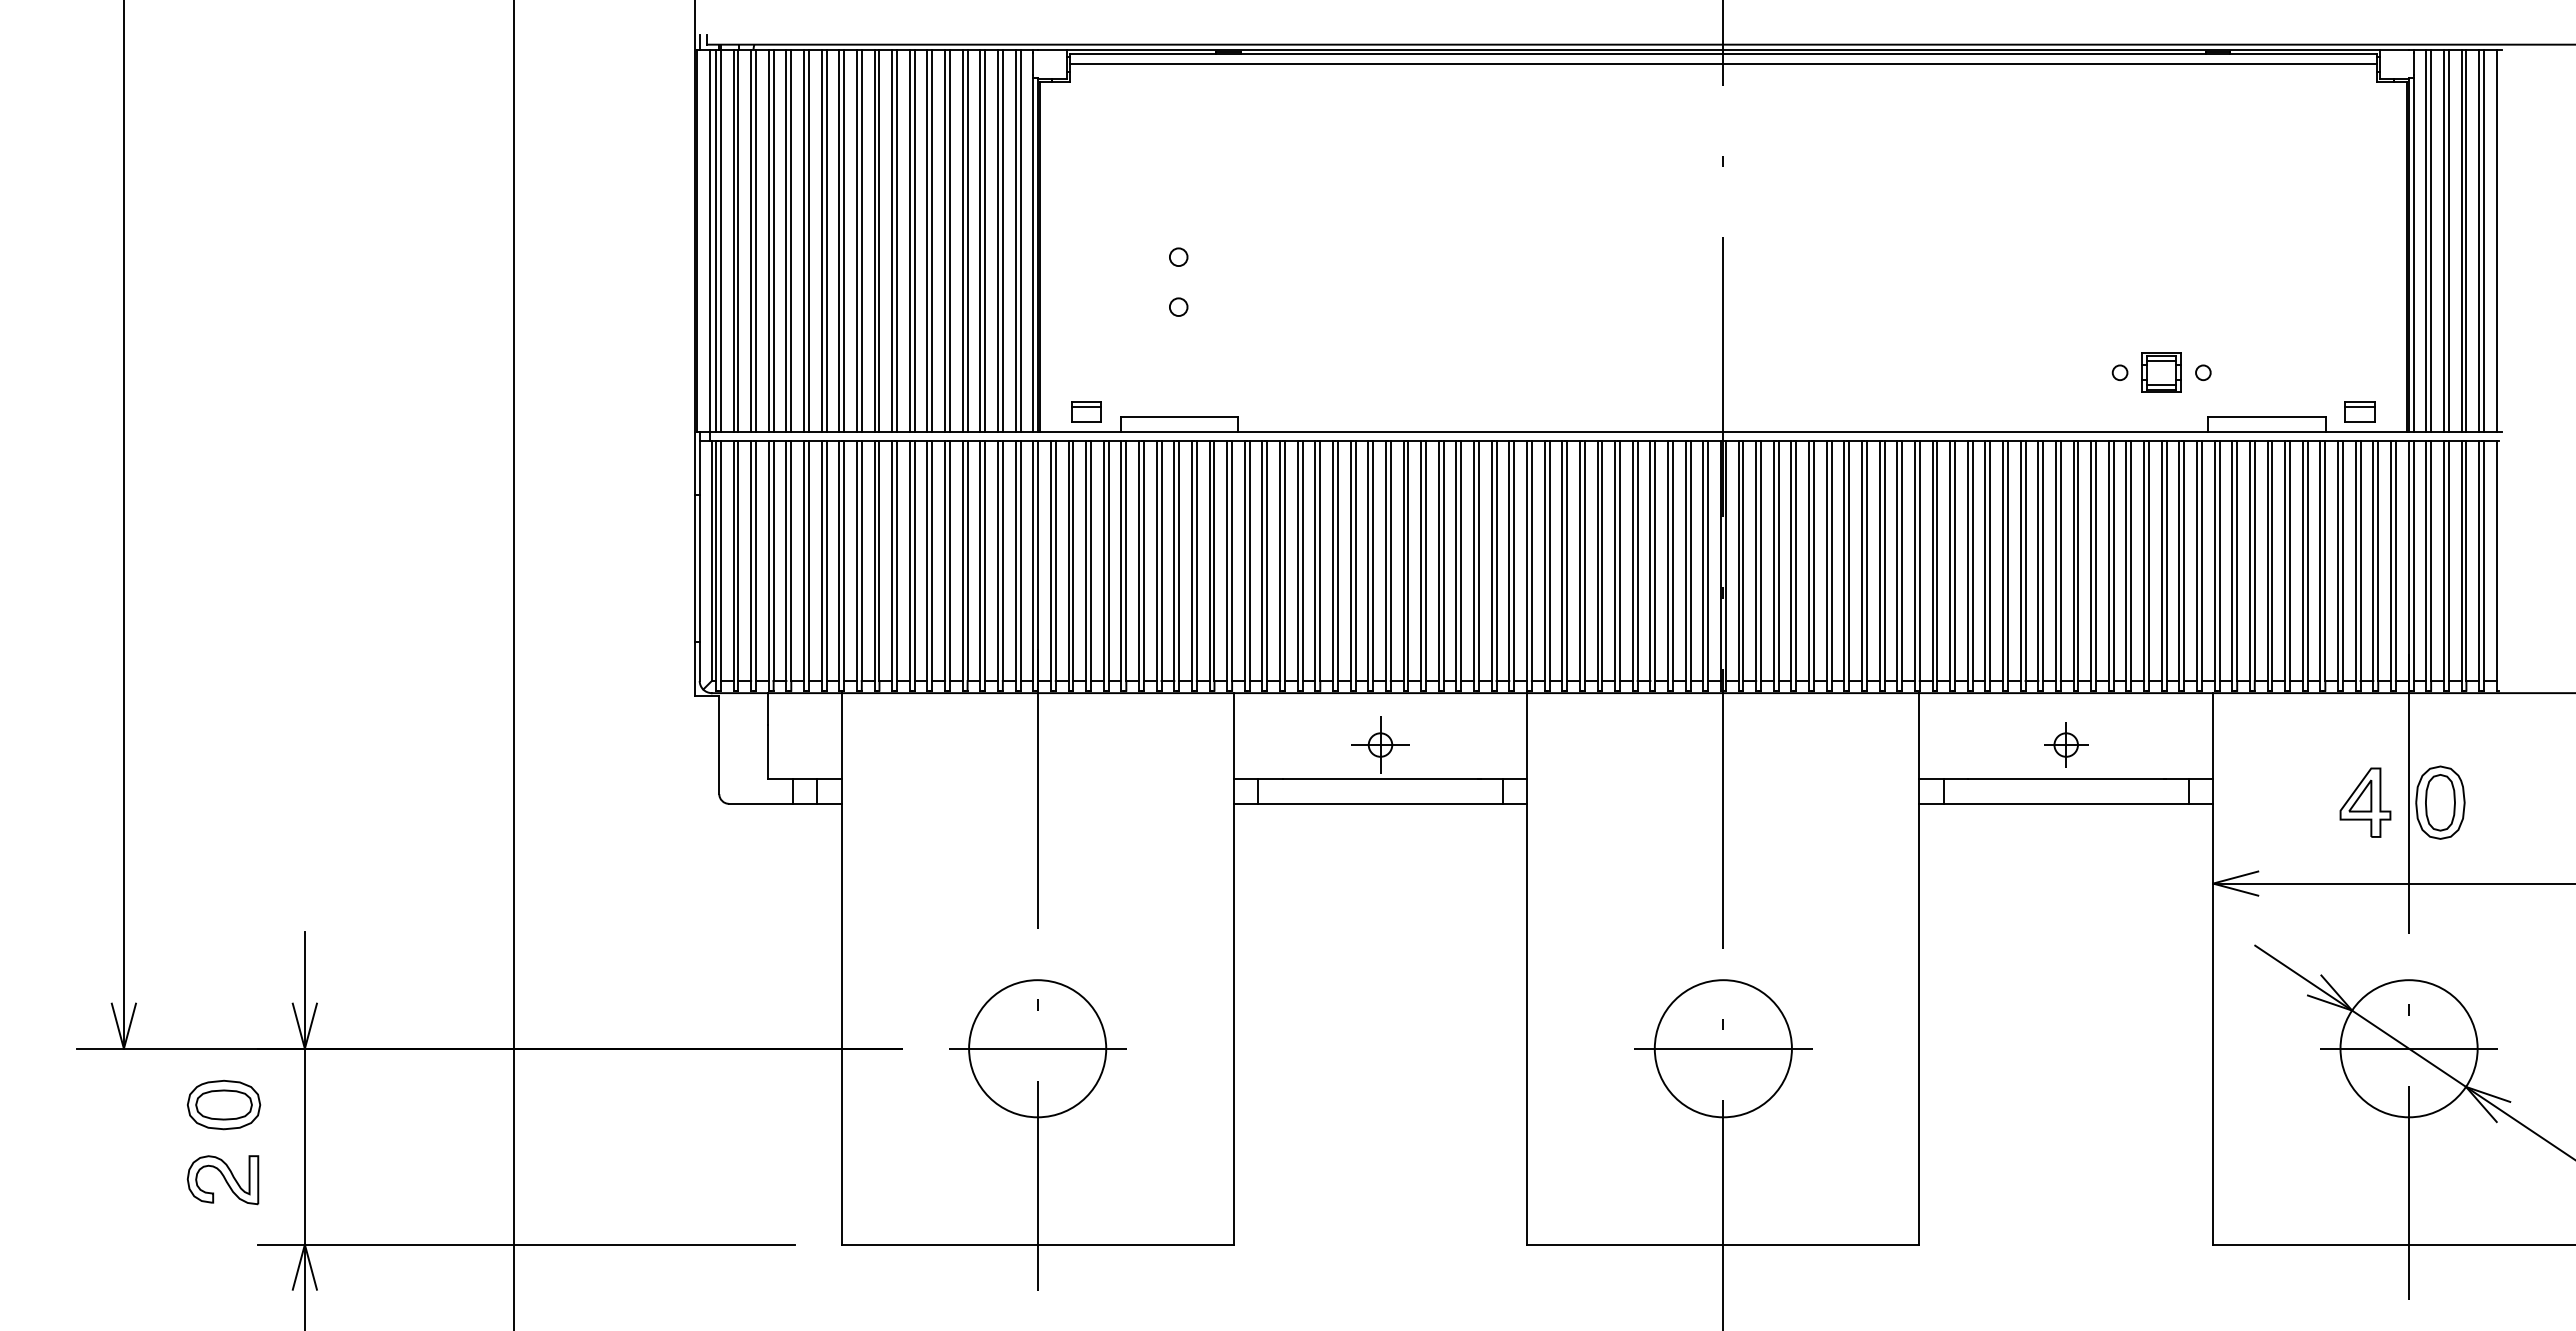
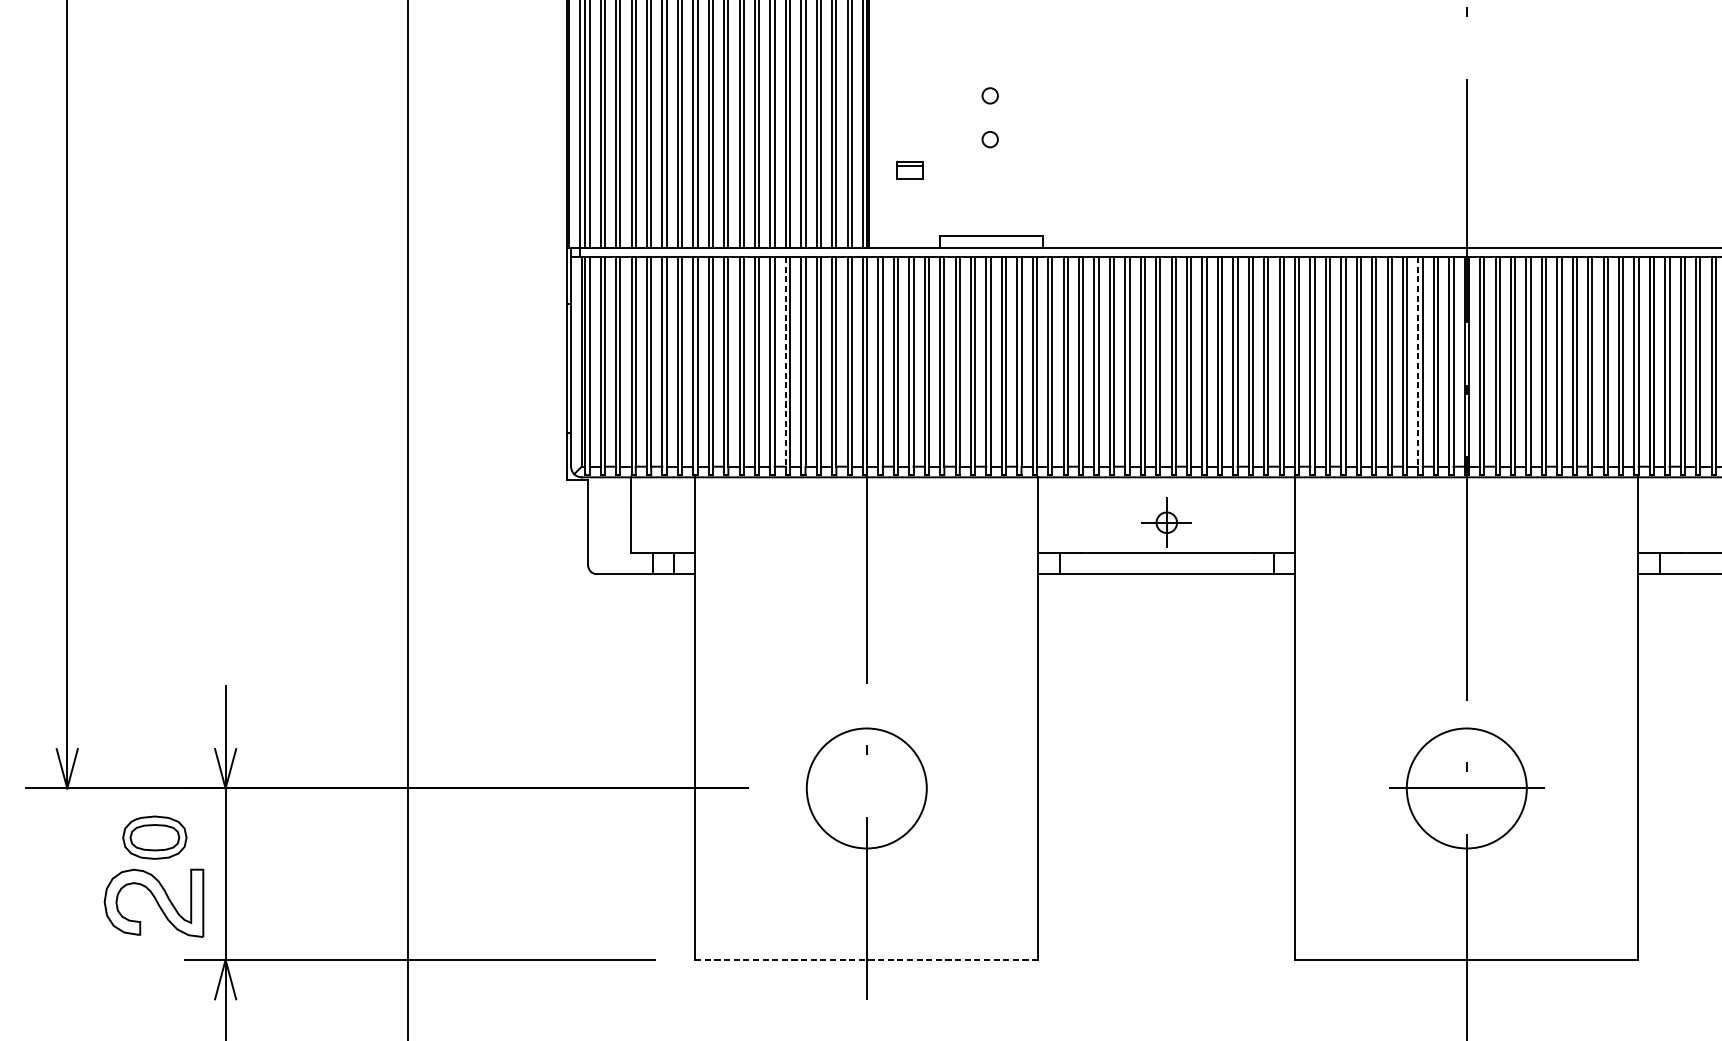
part: (1086, 411) -> (909, 169), moved
line: (945, 561) -> (786, 362), solid -> dashed
line: (1668, 561) -> (1418, 362), solid -> dashed
line: (1037, 1048) -> (866, 788), removed
part: (222, 1180) -> (153, 903), size x1.6
line: (1037, 1244) -> (866, 959), solid -> dashed

